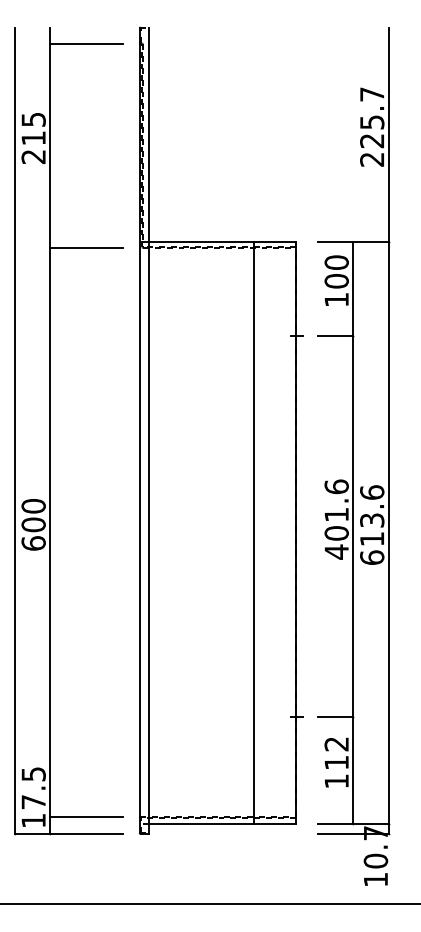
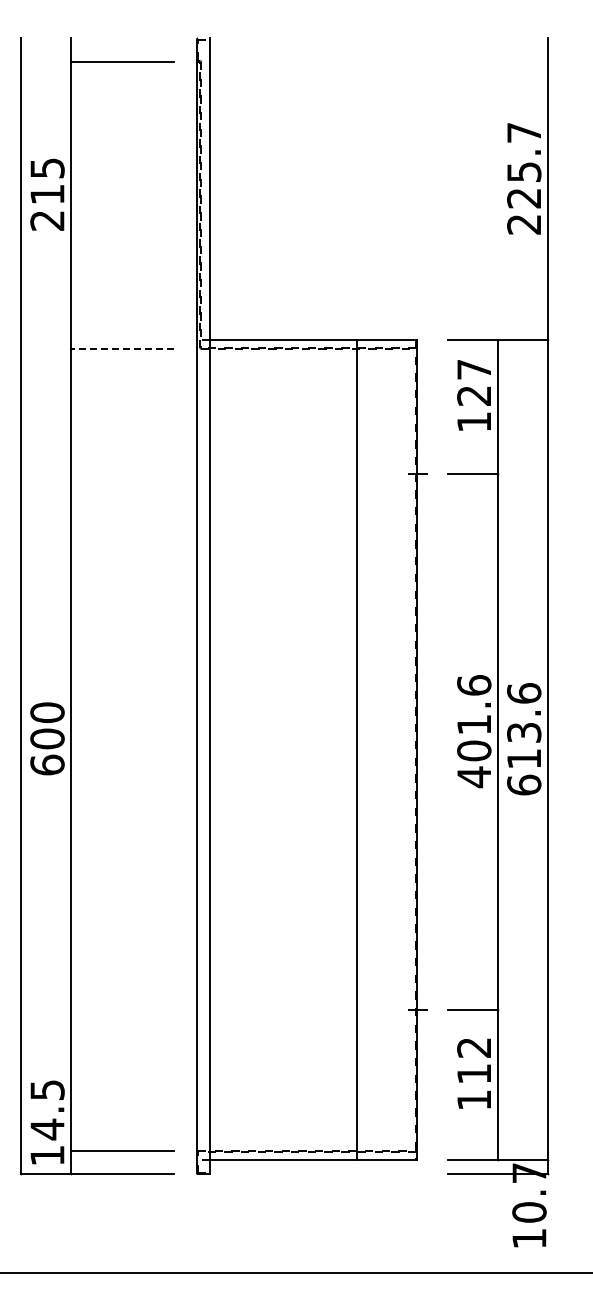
line: (86, 248) -> (121, 349), solid -> dashed
text: (336, 271) -> (474, 382), 100 -> 127
text: (33, 802) -> (47, 1129), 17.5 -> 14.5

